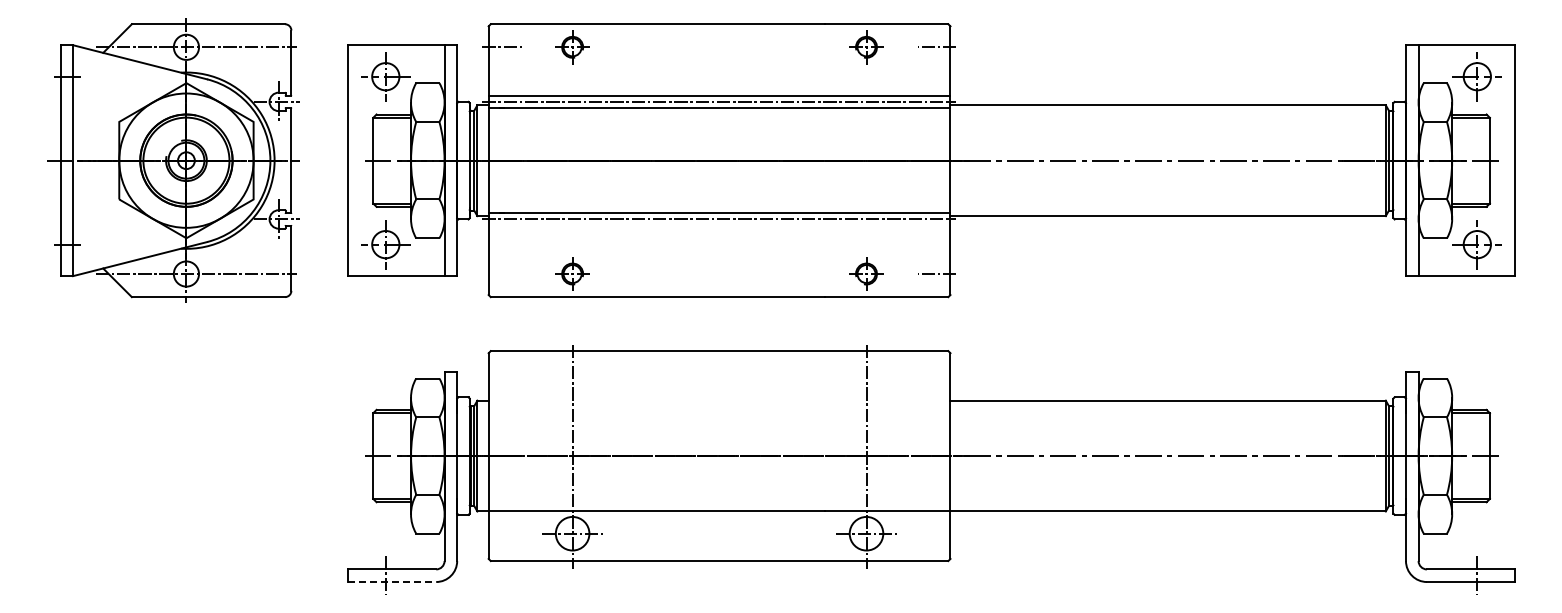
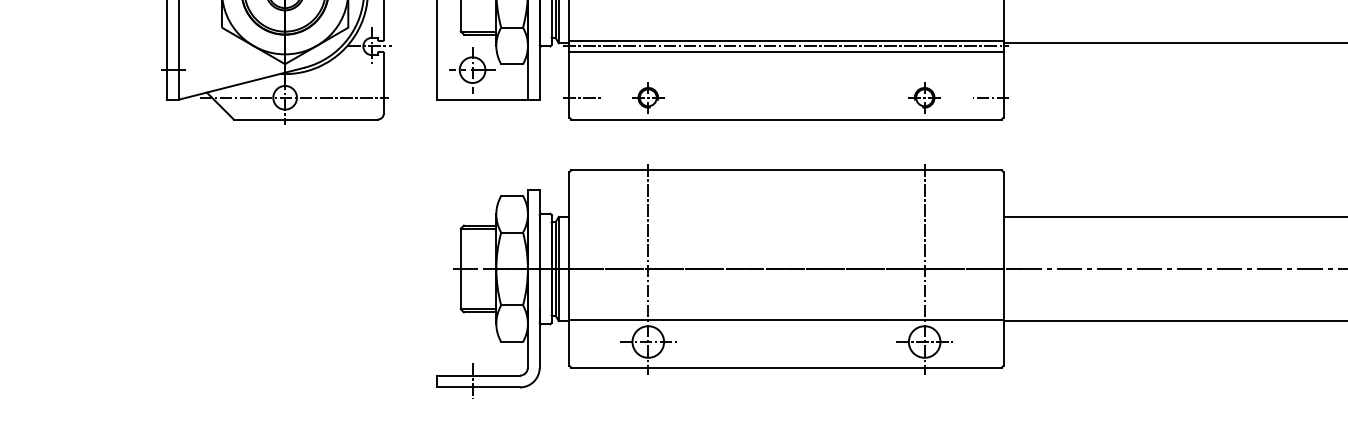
line: (719, 225) -> (786, 52), added
line: (501, 274) -> (581, 98), added
line: (392, 582) -> (478, 387), dashed -> solid

